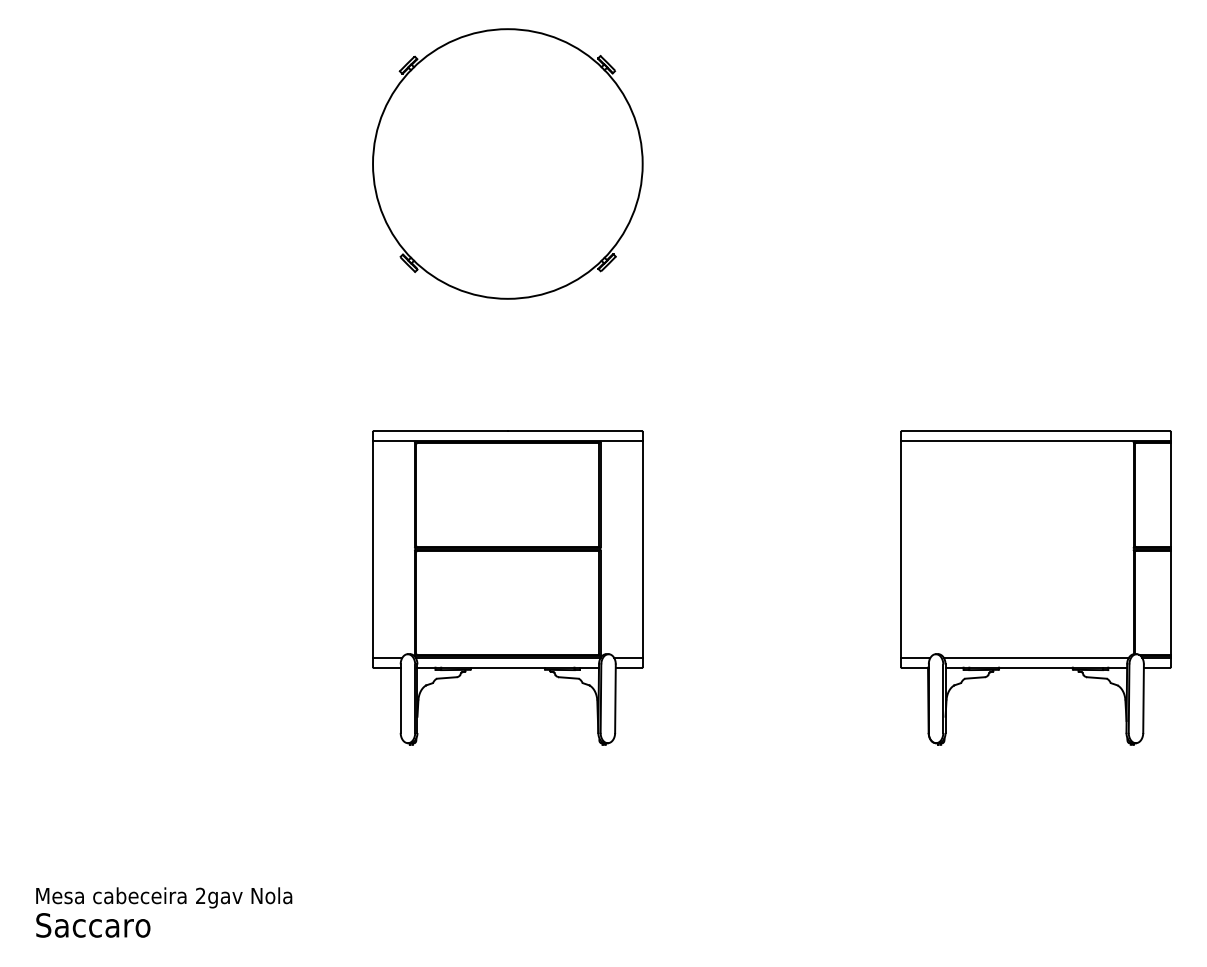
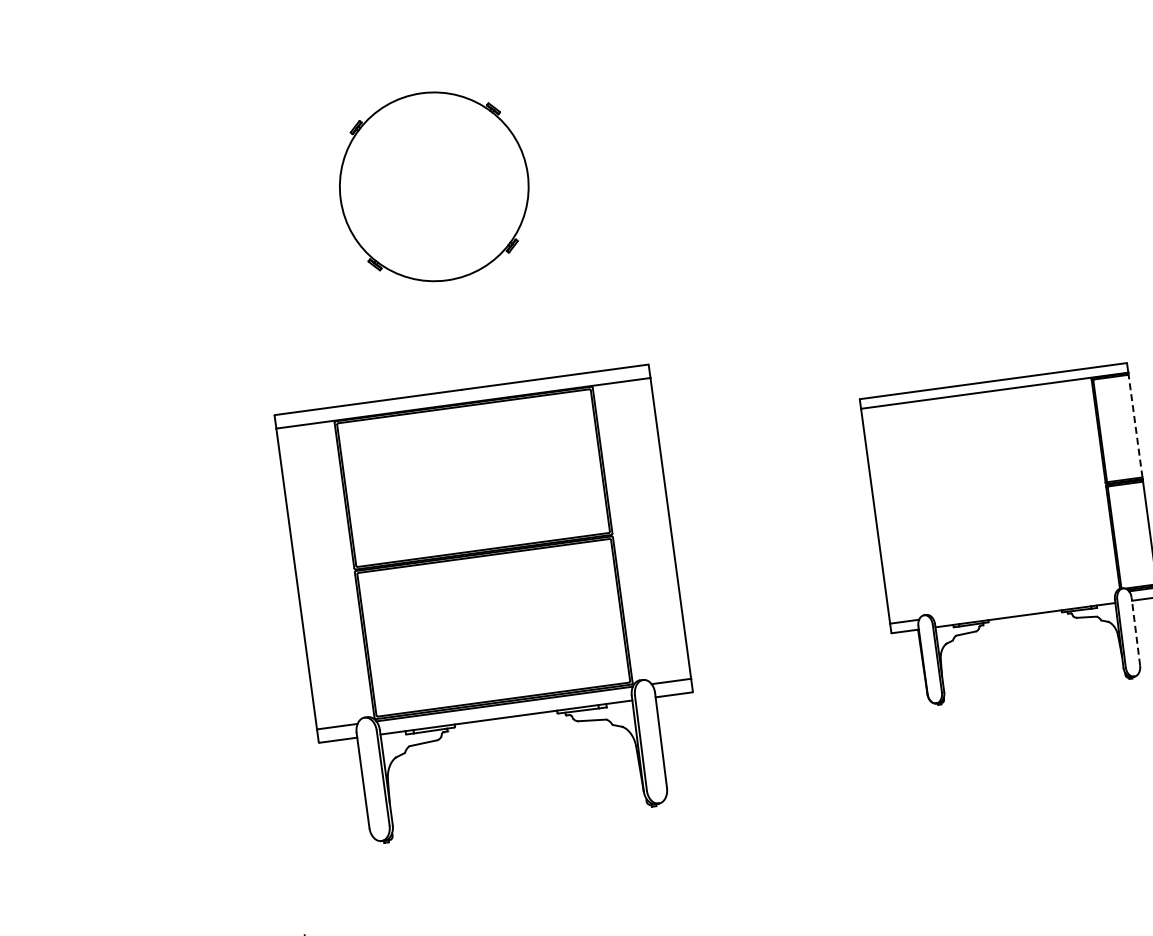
part: (507, 163) -> (433, 186), size x0.7
line: (1170, 495) -> (1135, 426), solid -> dashed
part: (507, 587) -> (490, 606), size x1.4
line: (1035, 657) -> (1023, 605), removed
line: (1143, 698) -> (1135, 631), solid -> dashed

